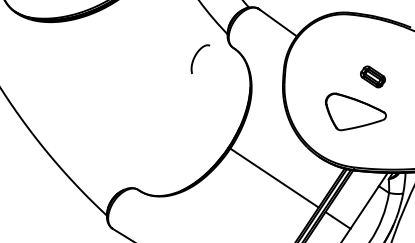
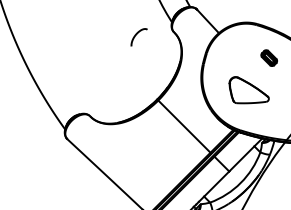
curve: (196, 57) -> (136, 35), moved
part: (371, 76) -> (268, 57), moved

